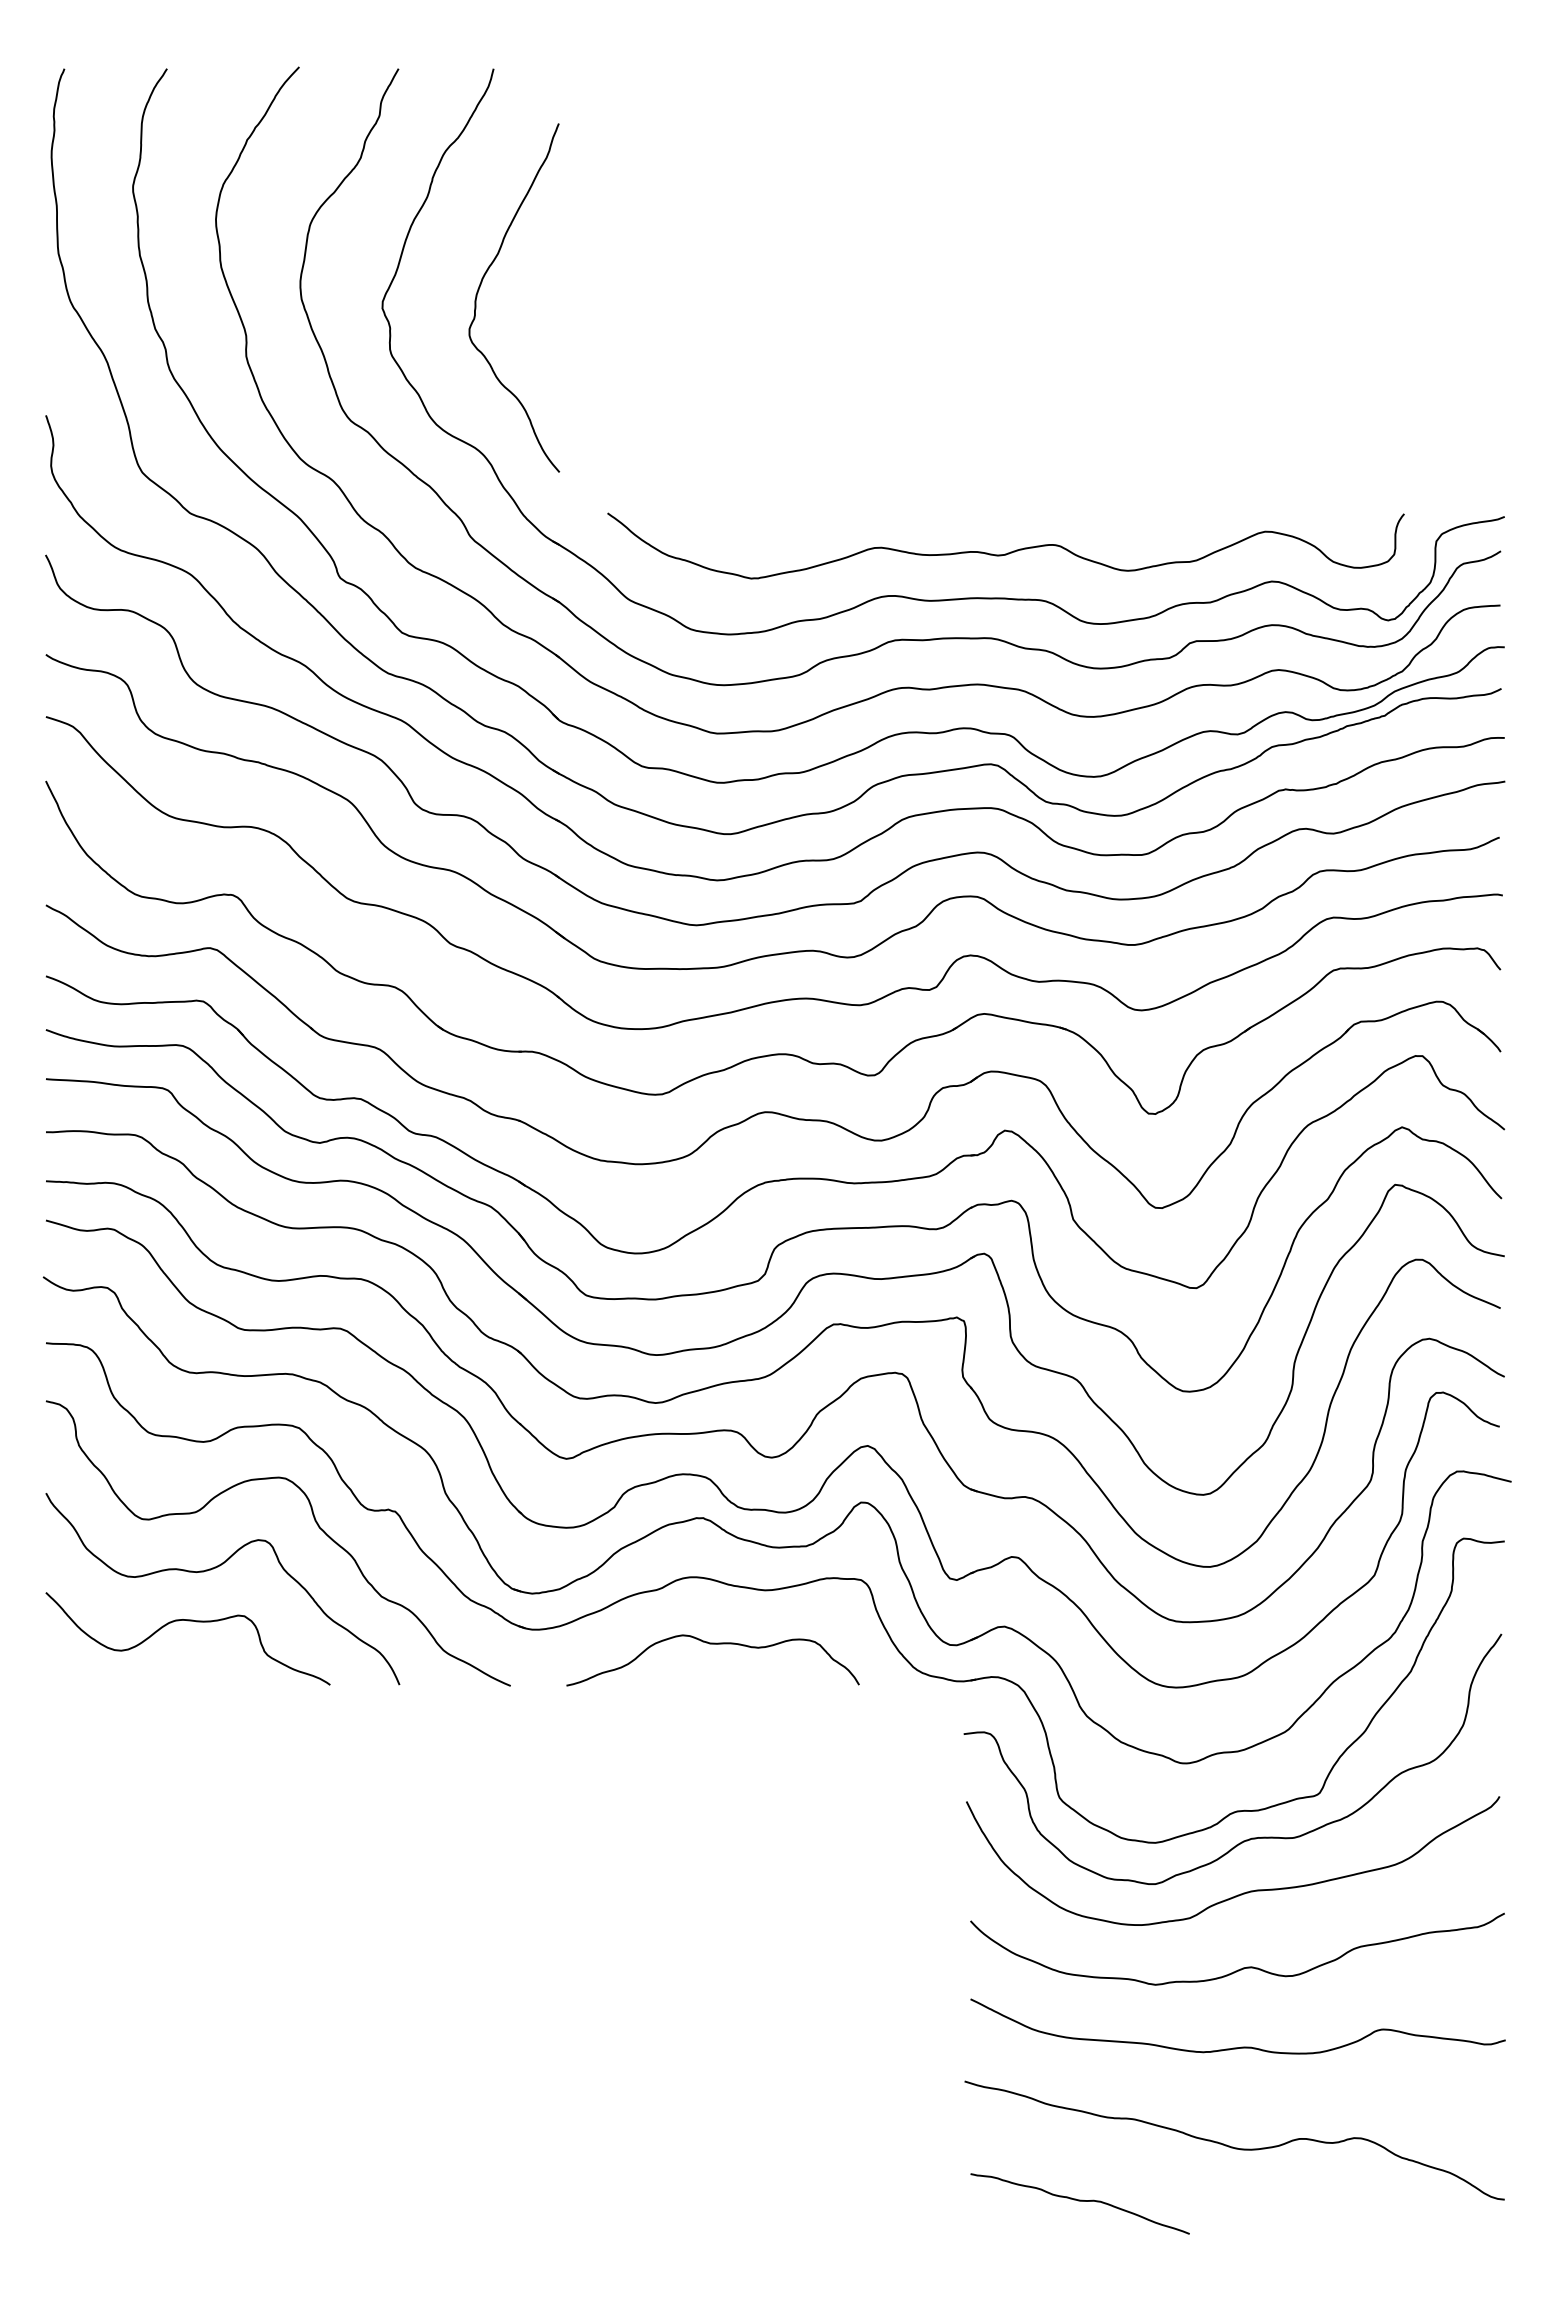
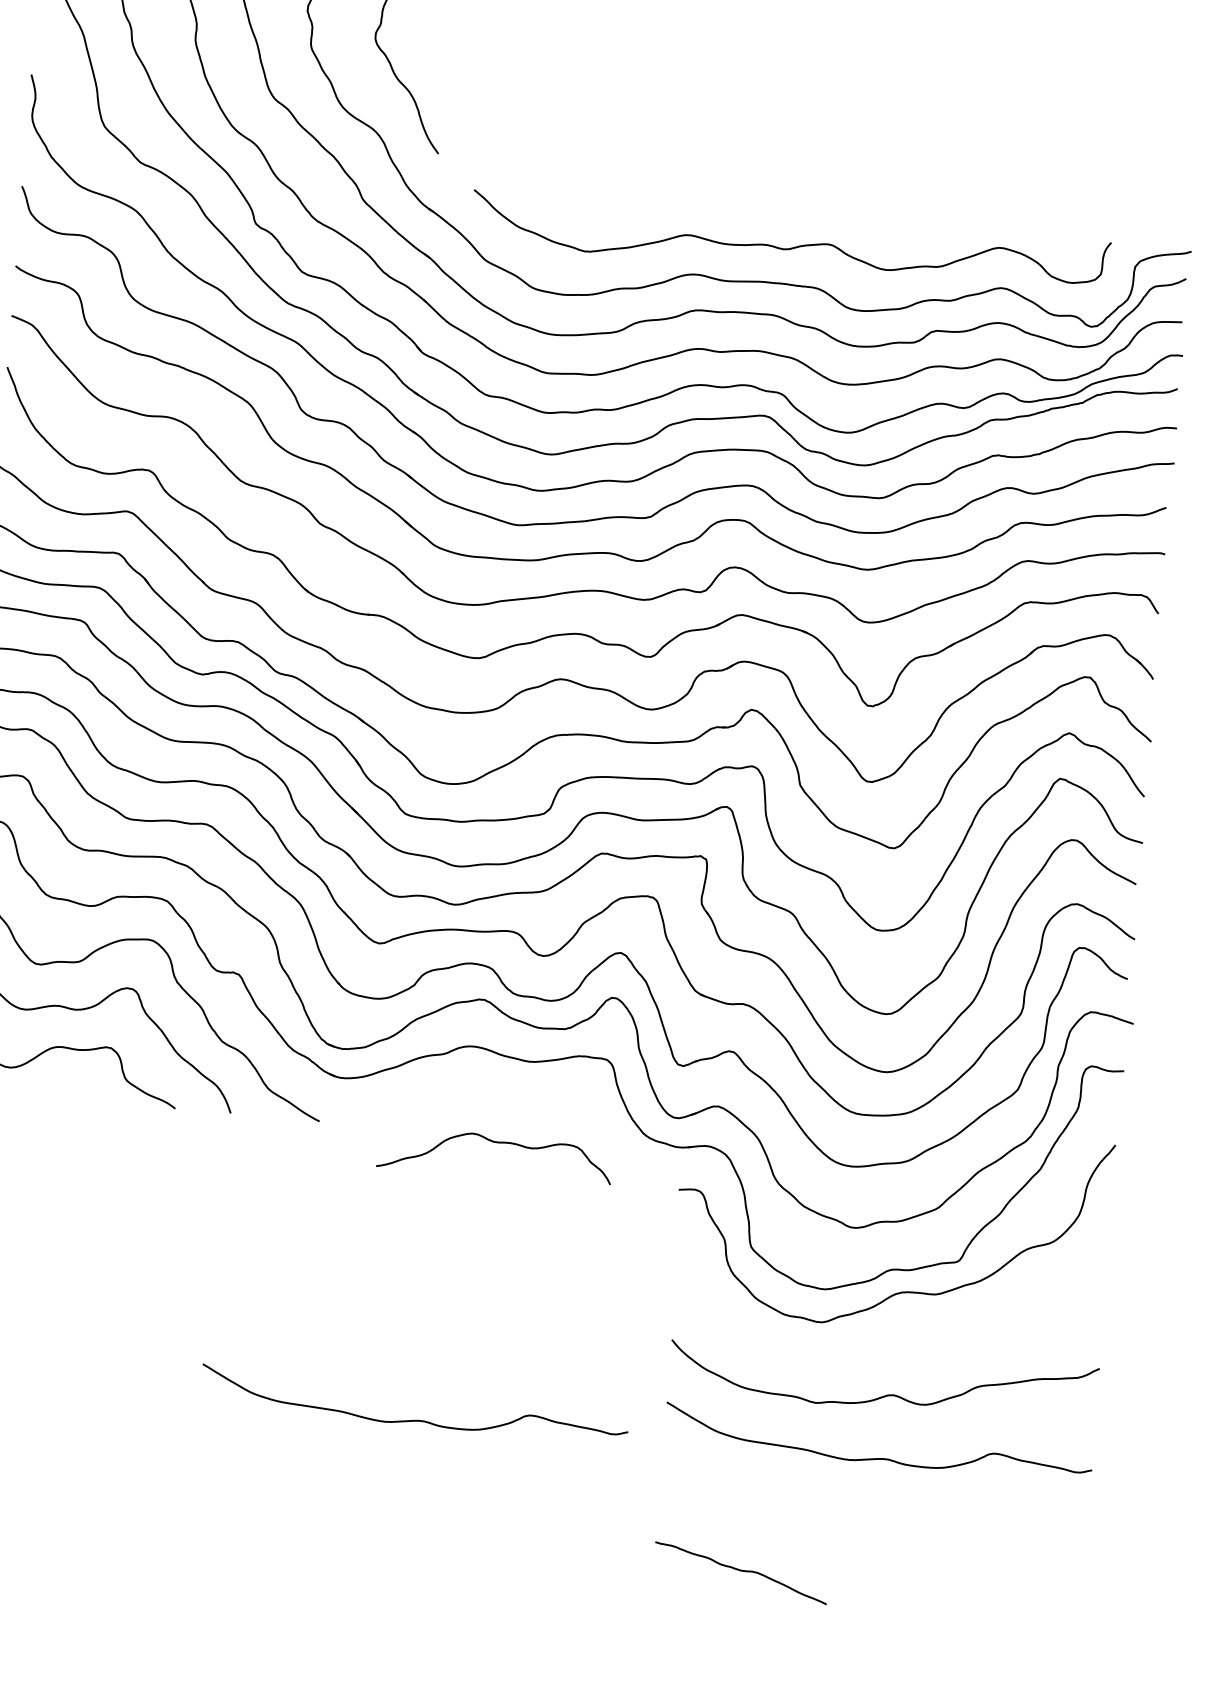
curve: (712, 1644) -> (495, 1142), moved
curve: (1243, 1892) -> (892, 1334), removed
curve: (661, 2046) -> (416, 1419), added
curve: (1233, 2146) -> (867, 1537), removed

